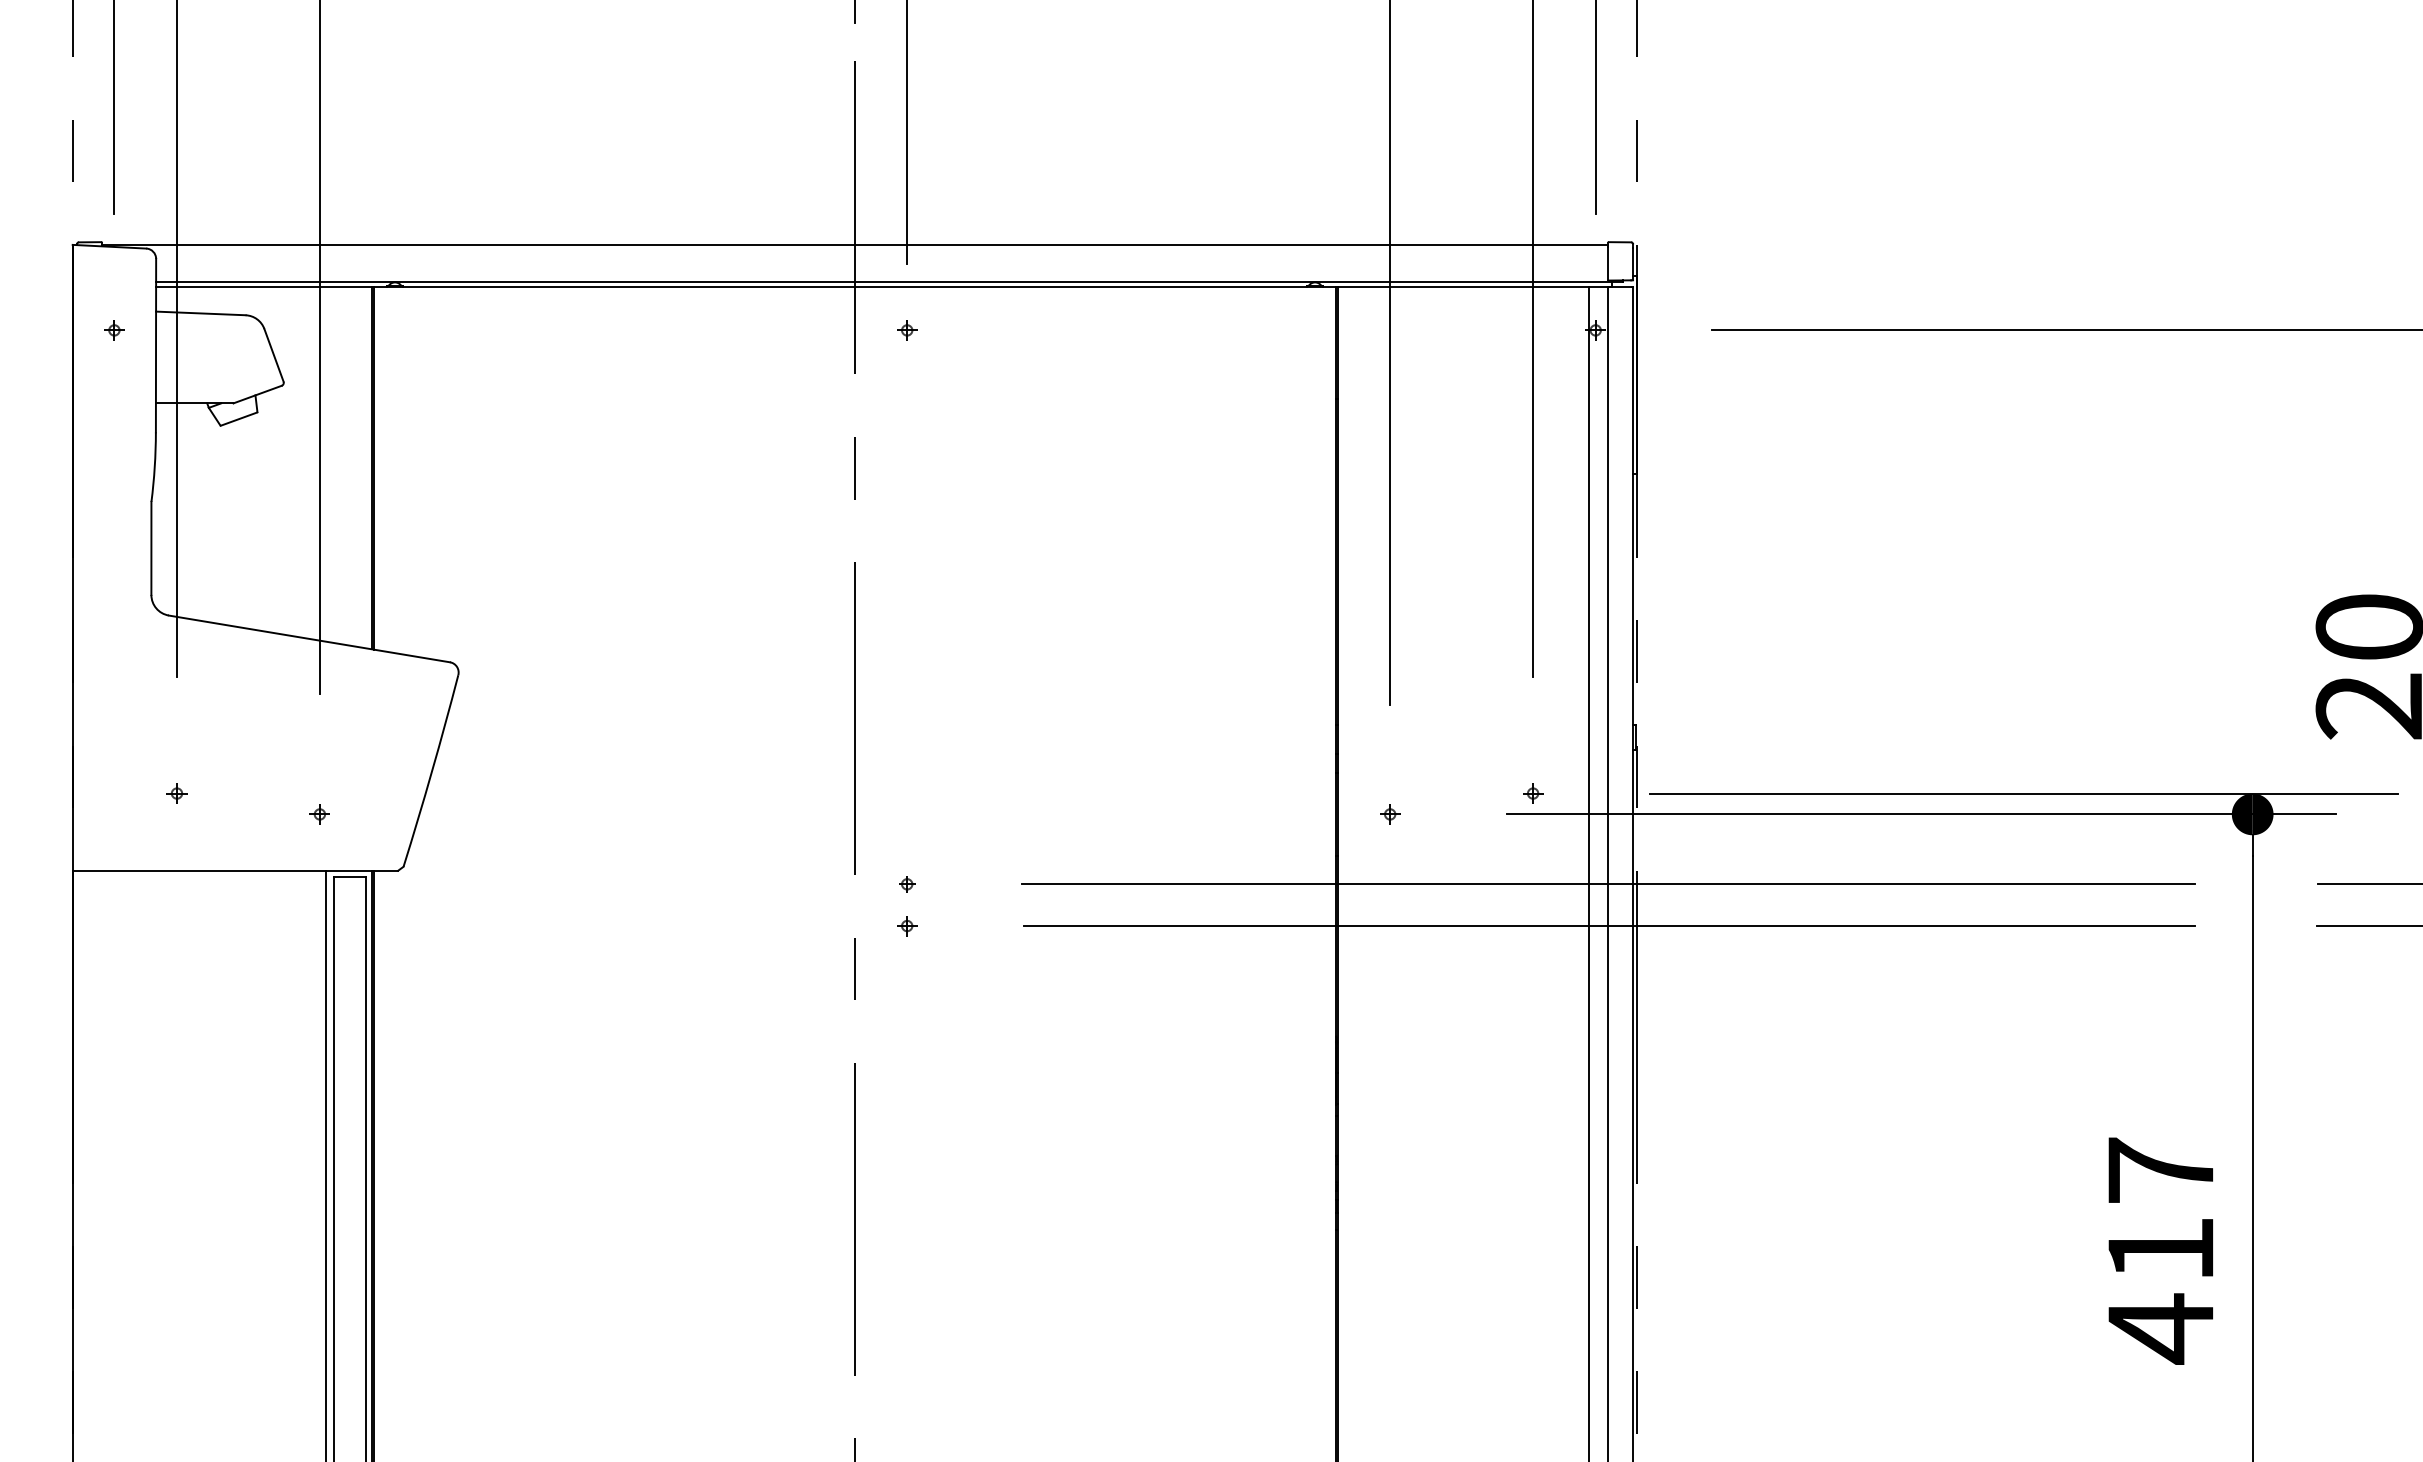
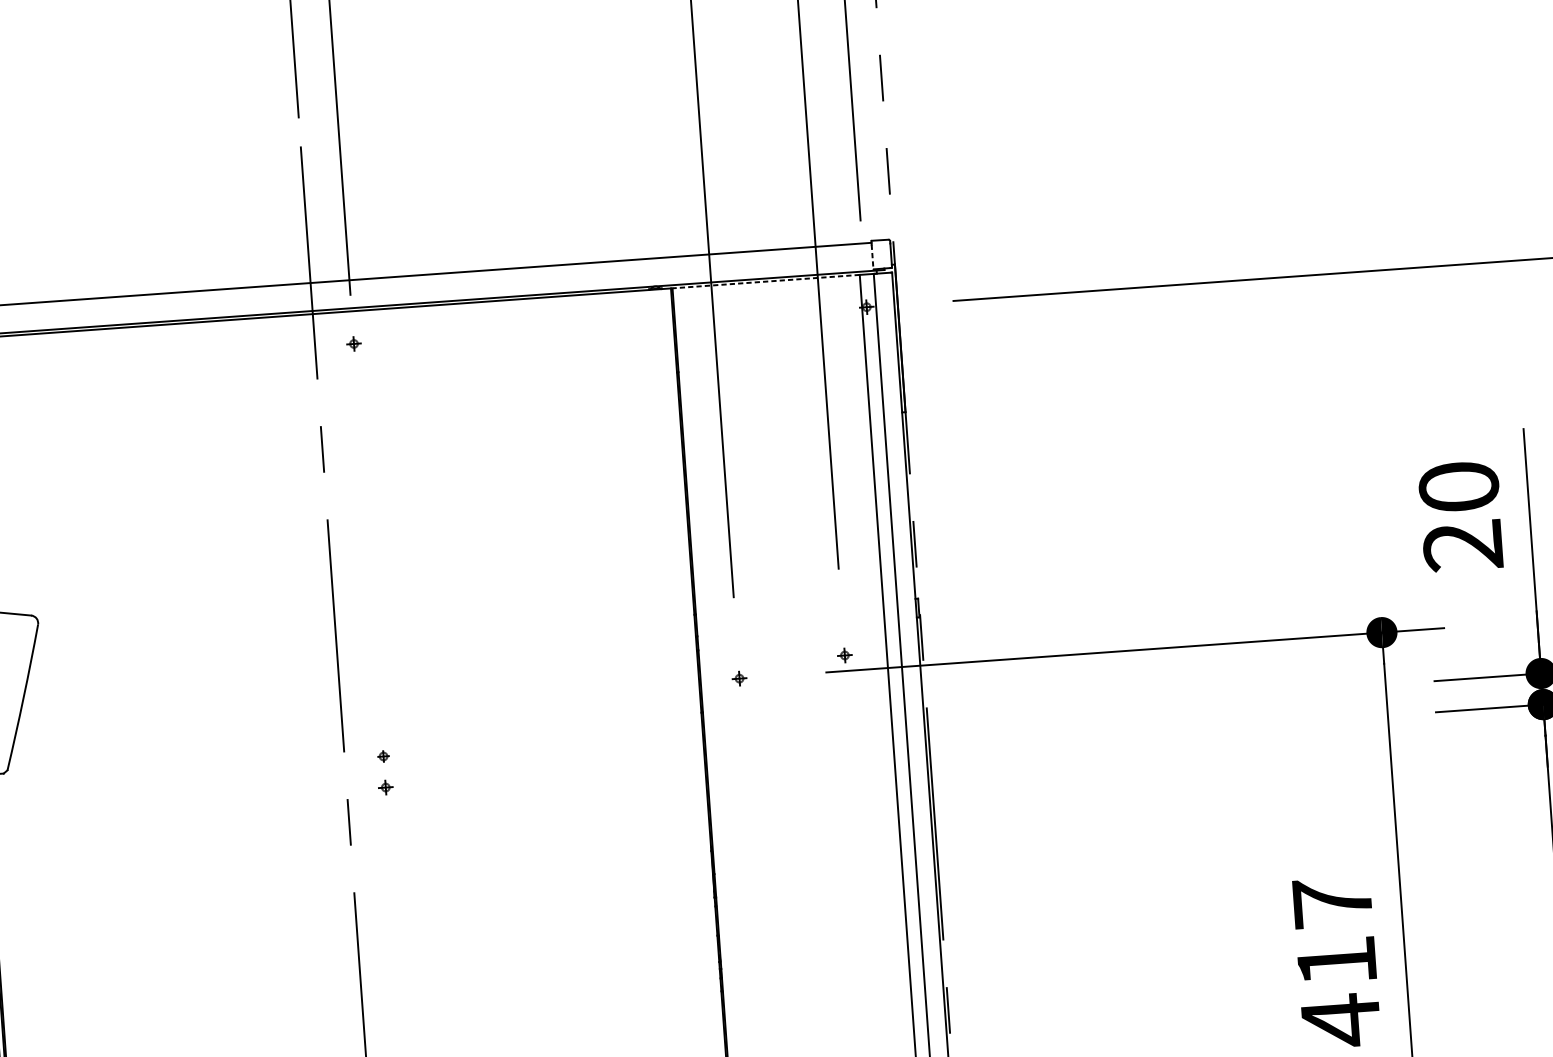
line: (1608, 264) -> (872, 257), solid -> dashed
line: (1463, 286) -> (765, 281), solid -> dashed
line: (2023, 793) -> (1210, 629), removed
line: (1607, 884) -> (905, 719), removed
line: (1608, 926) -> (908, 750), removed

